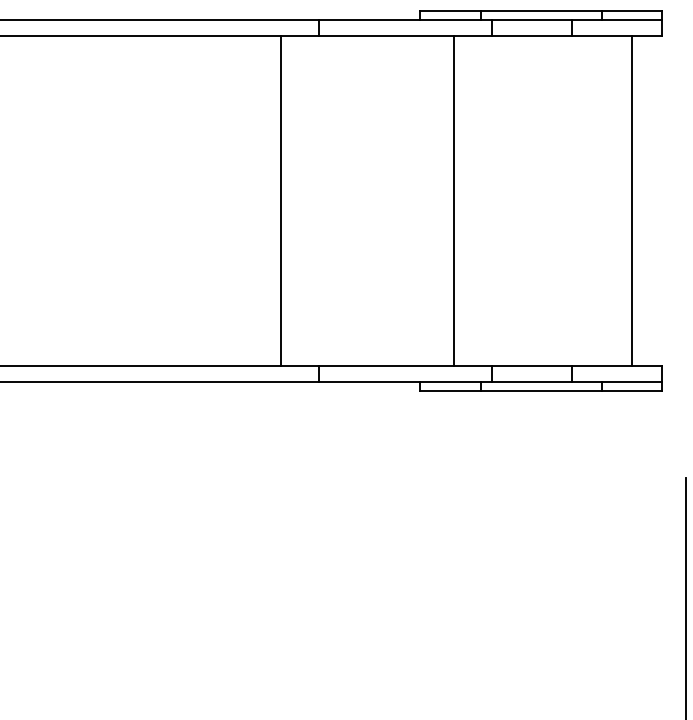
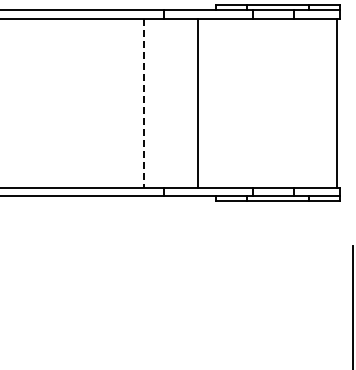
line: (281, 201) -> (144, 103), solid -> dashed
line: (454, 201) -> (198, 103), moved
line: (631, 201) -> (336, 103), moved

